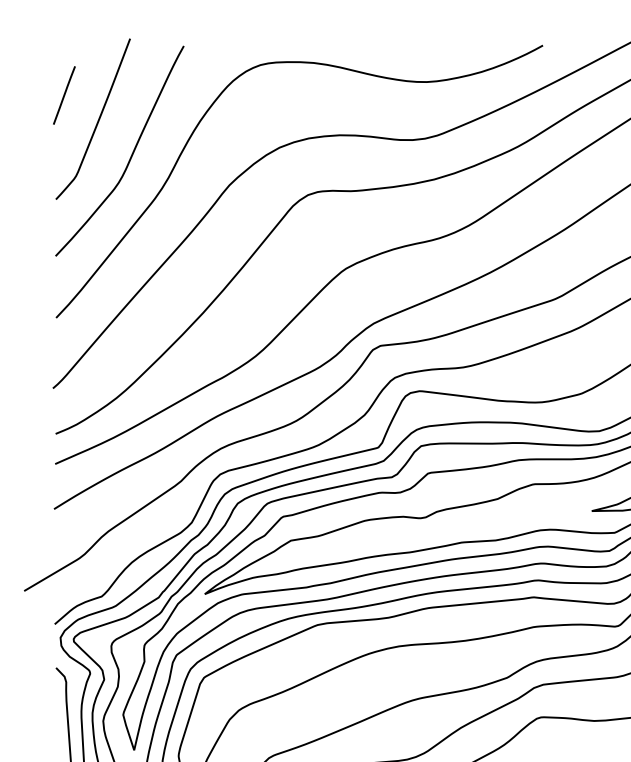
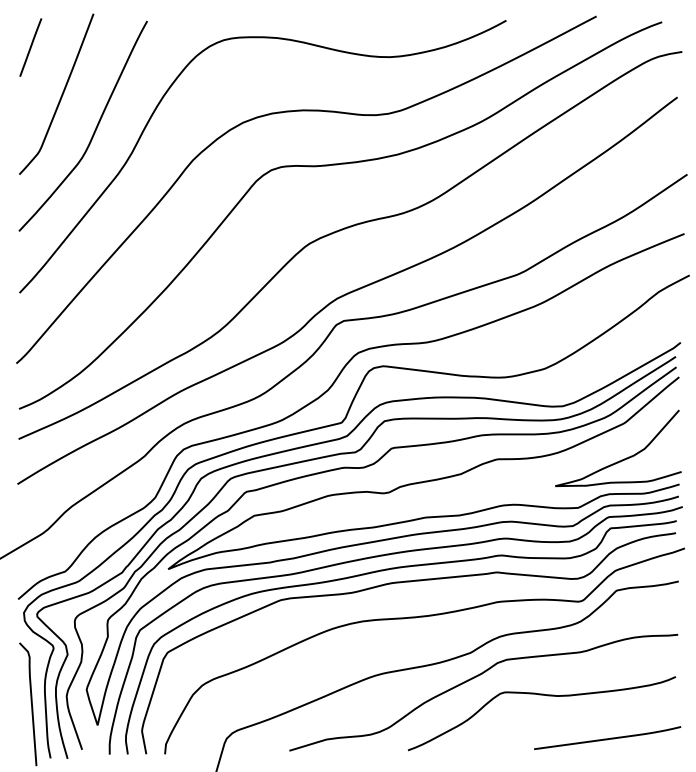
line: (64, 95) -> (30, 47), moved

